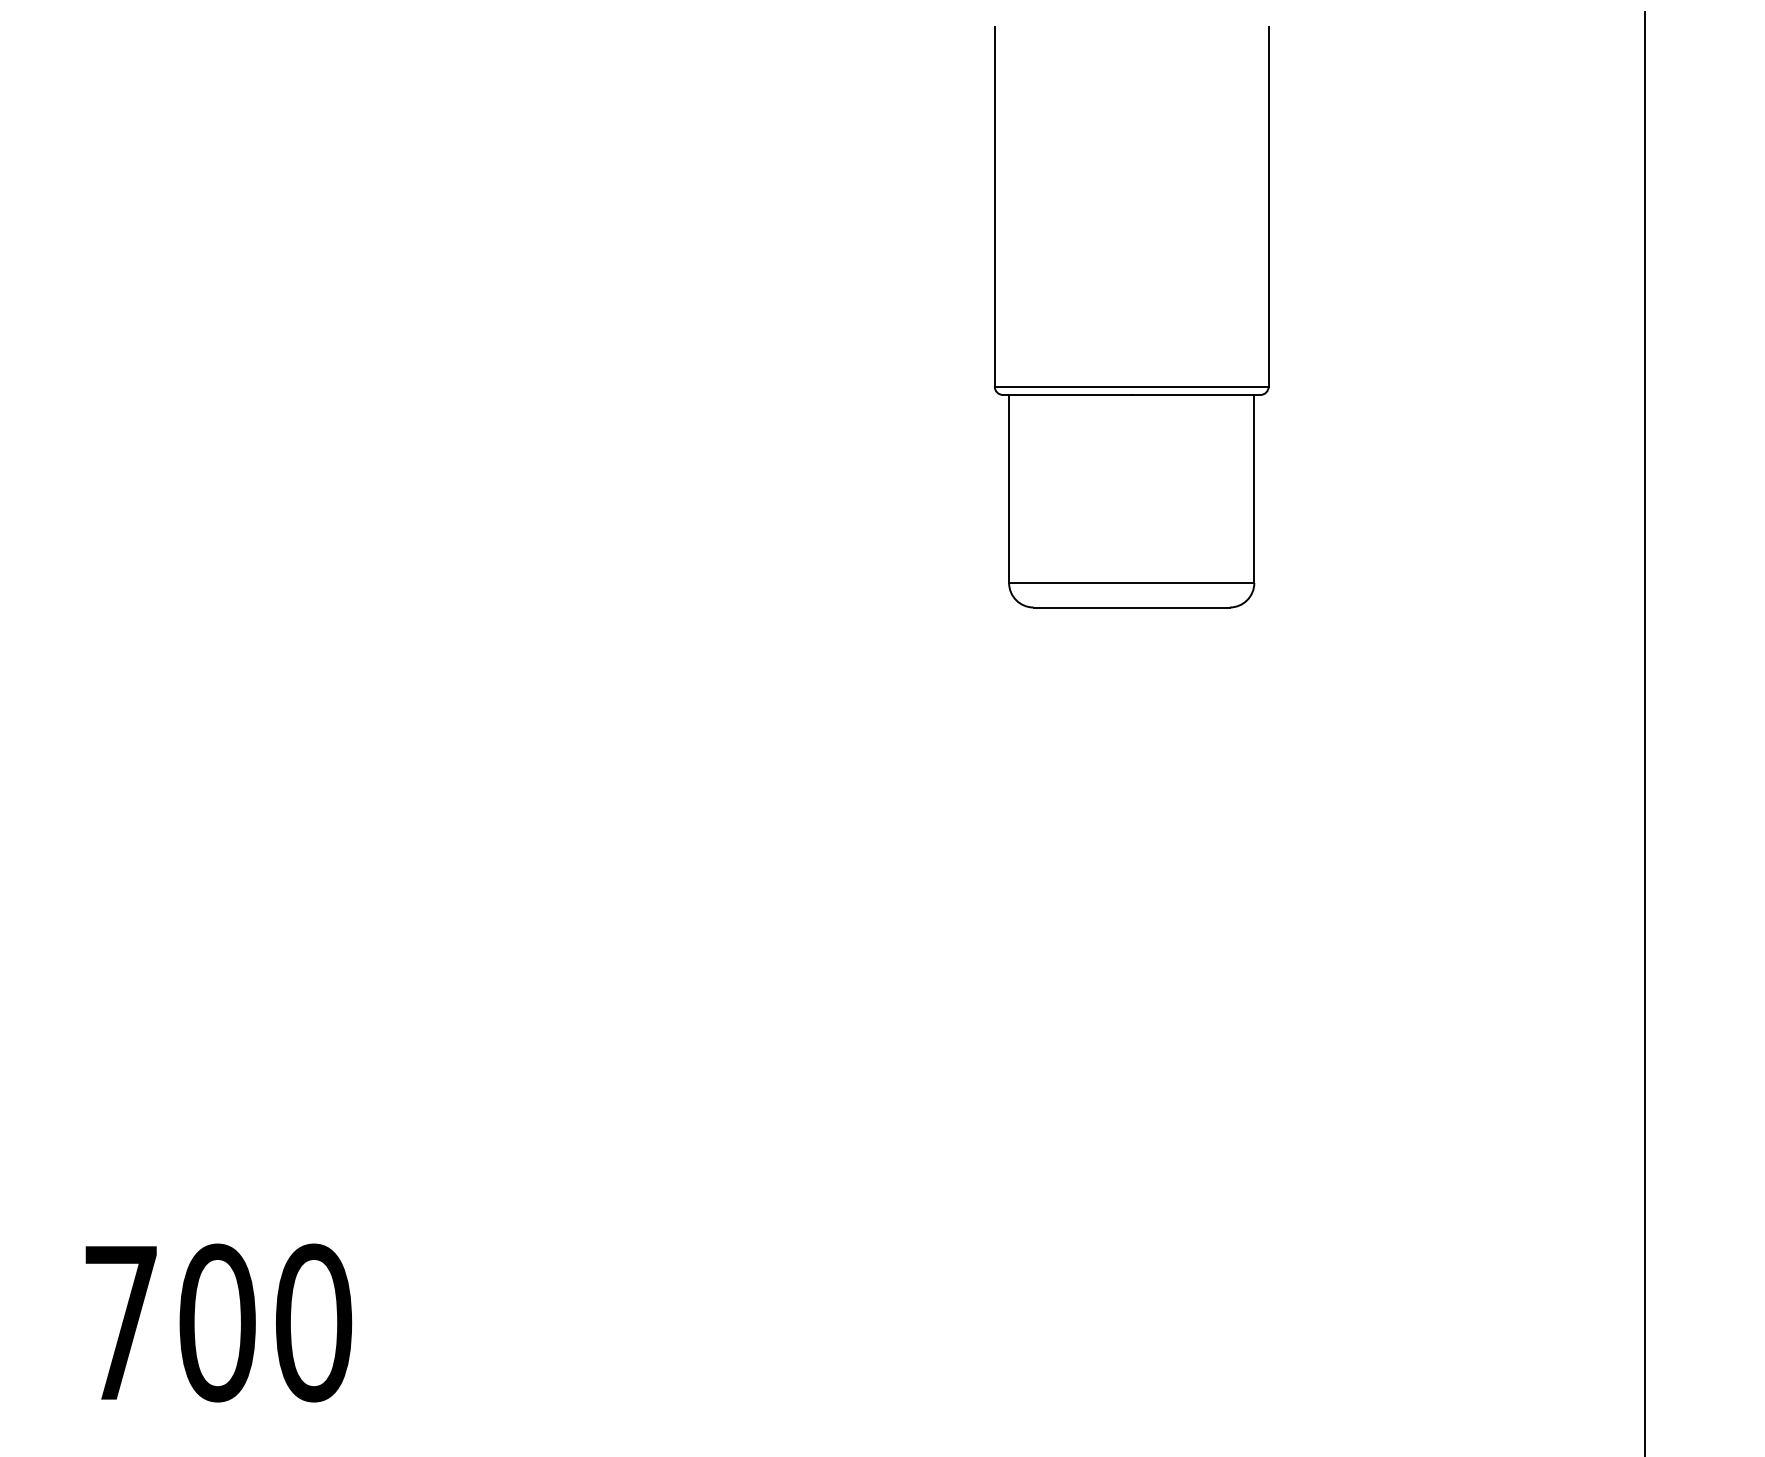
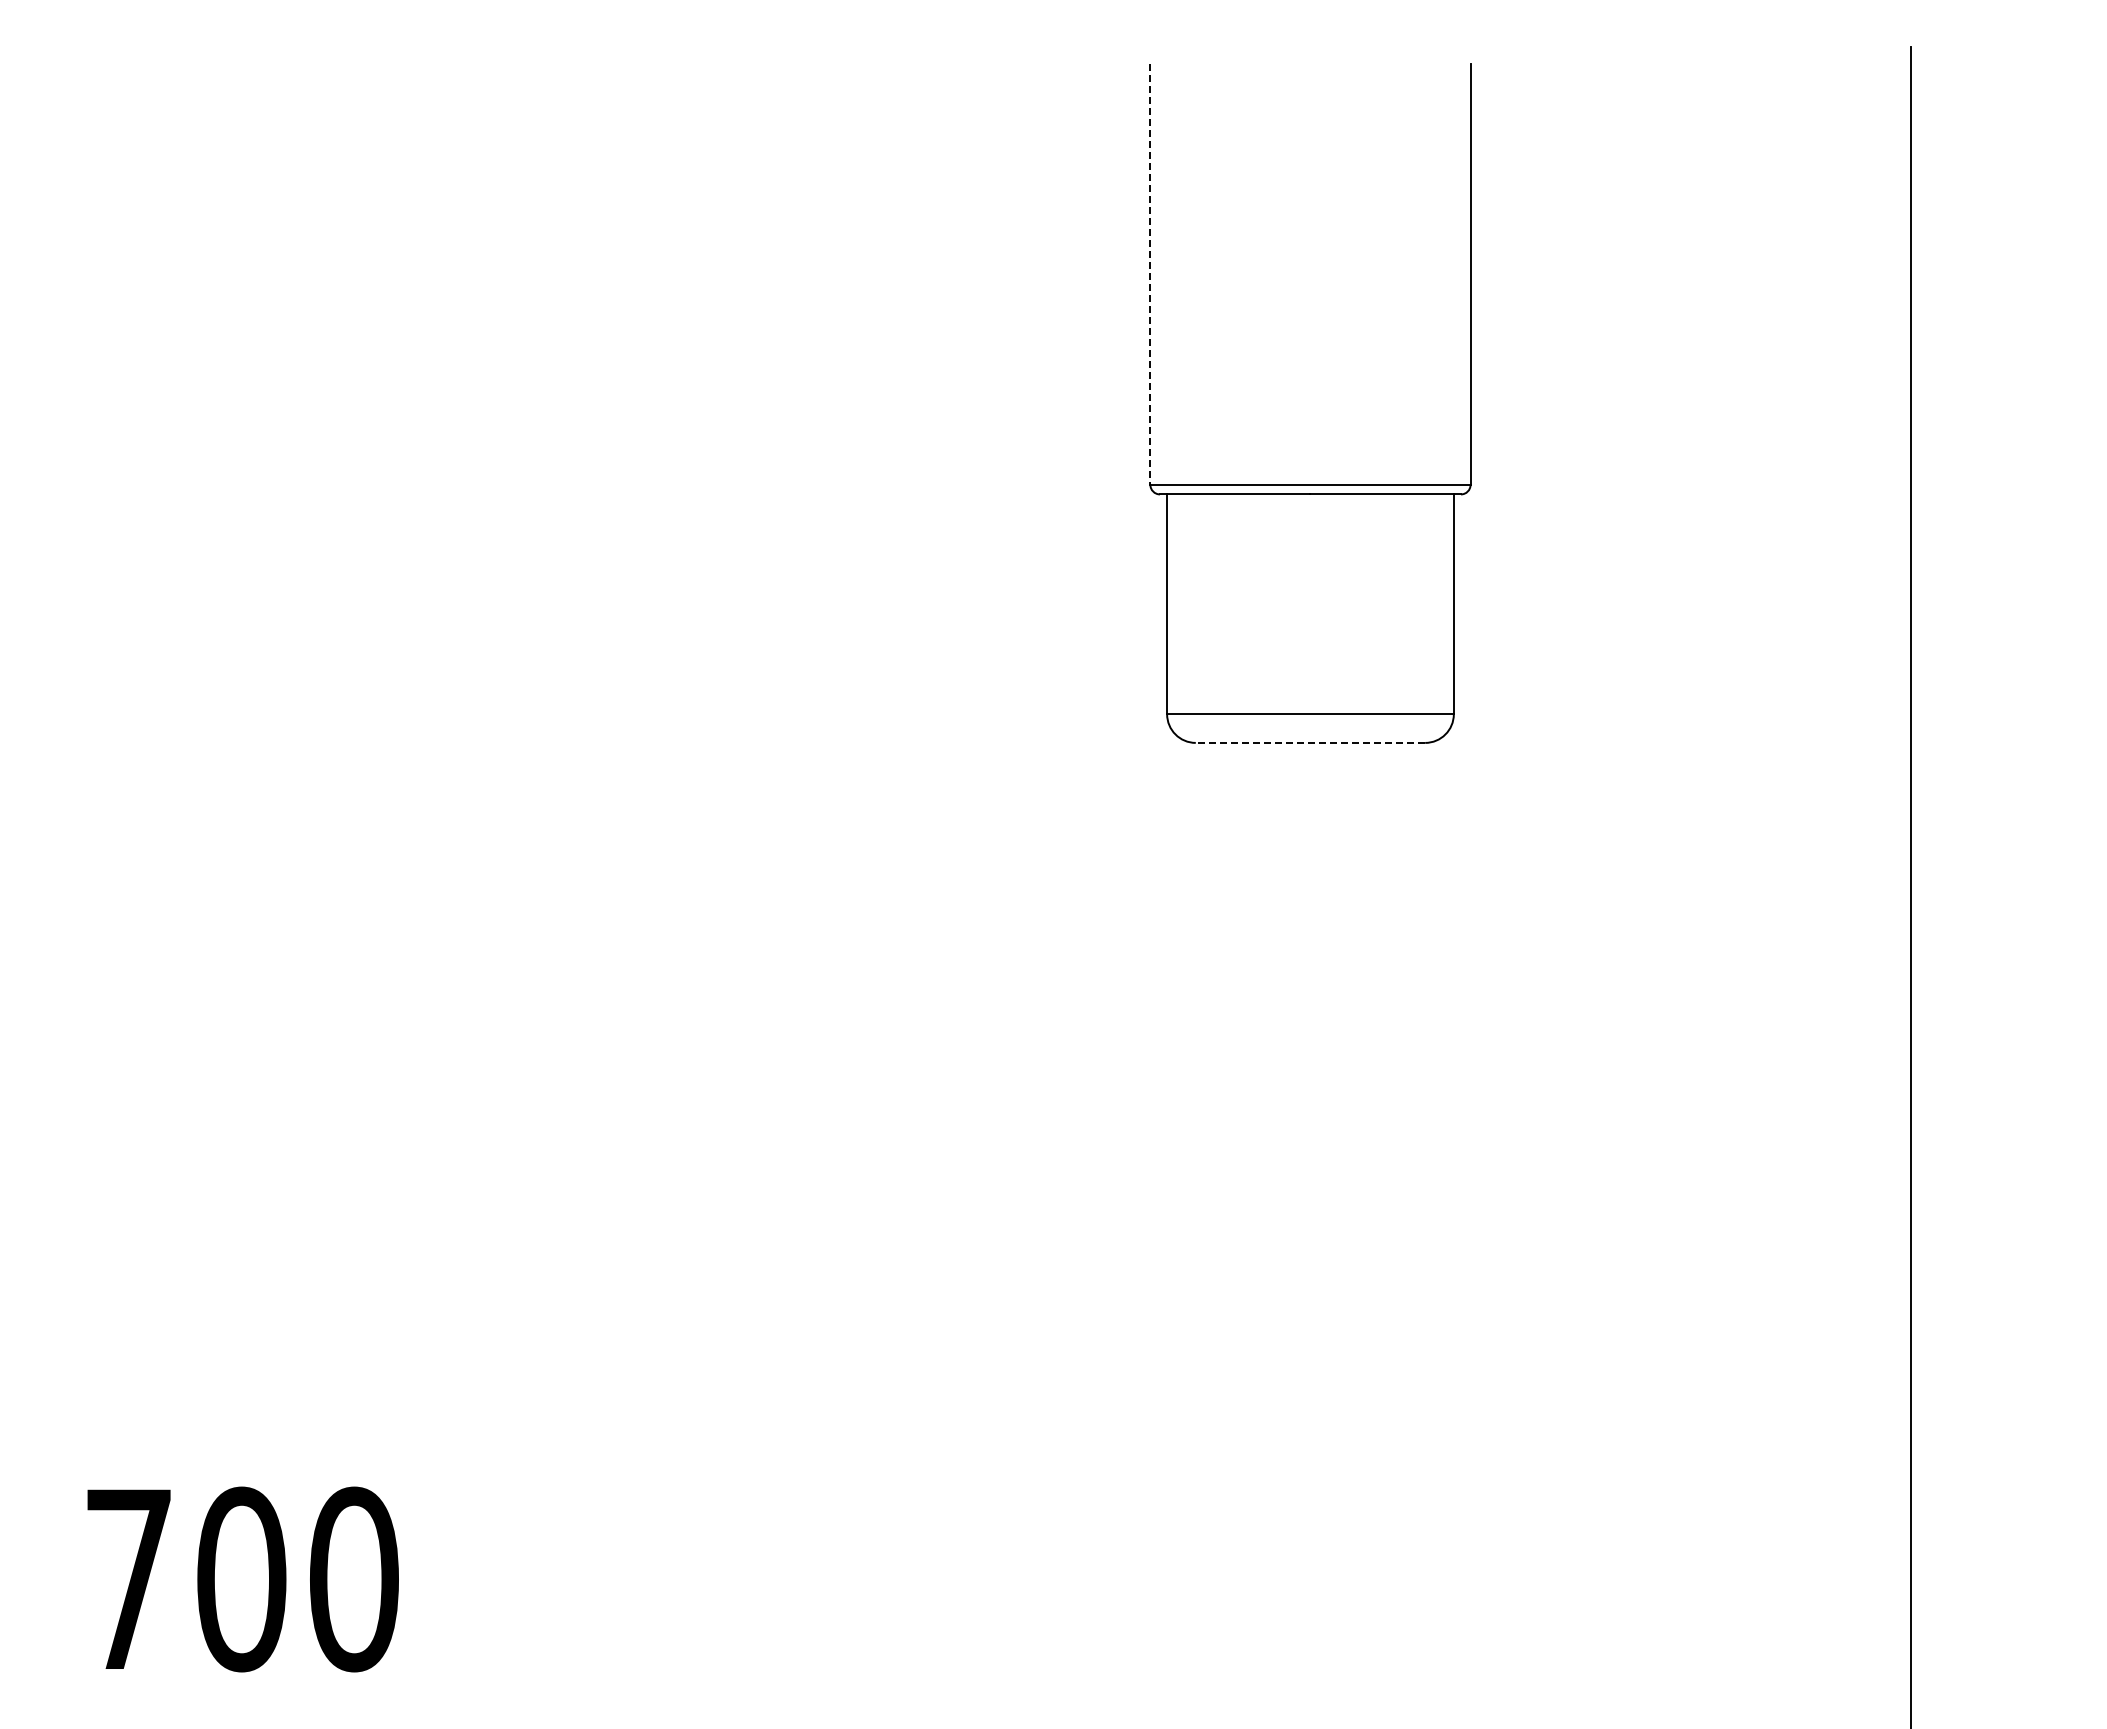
line: (994, 207) -> (1150, 275), solid -> dashed
line: (1131, 607) -> (1310, 742), solid -> dashed

